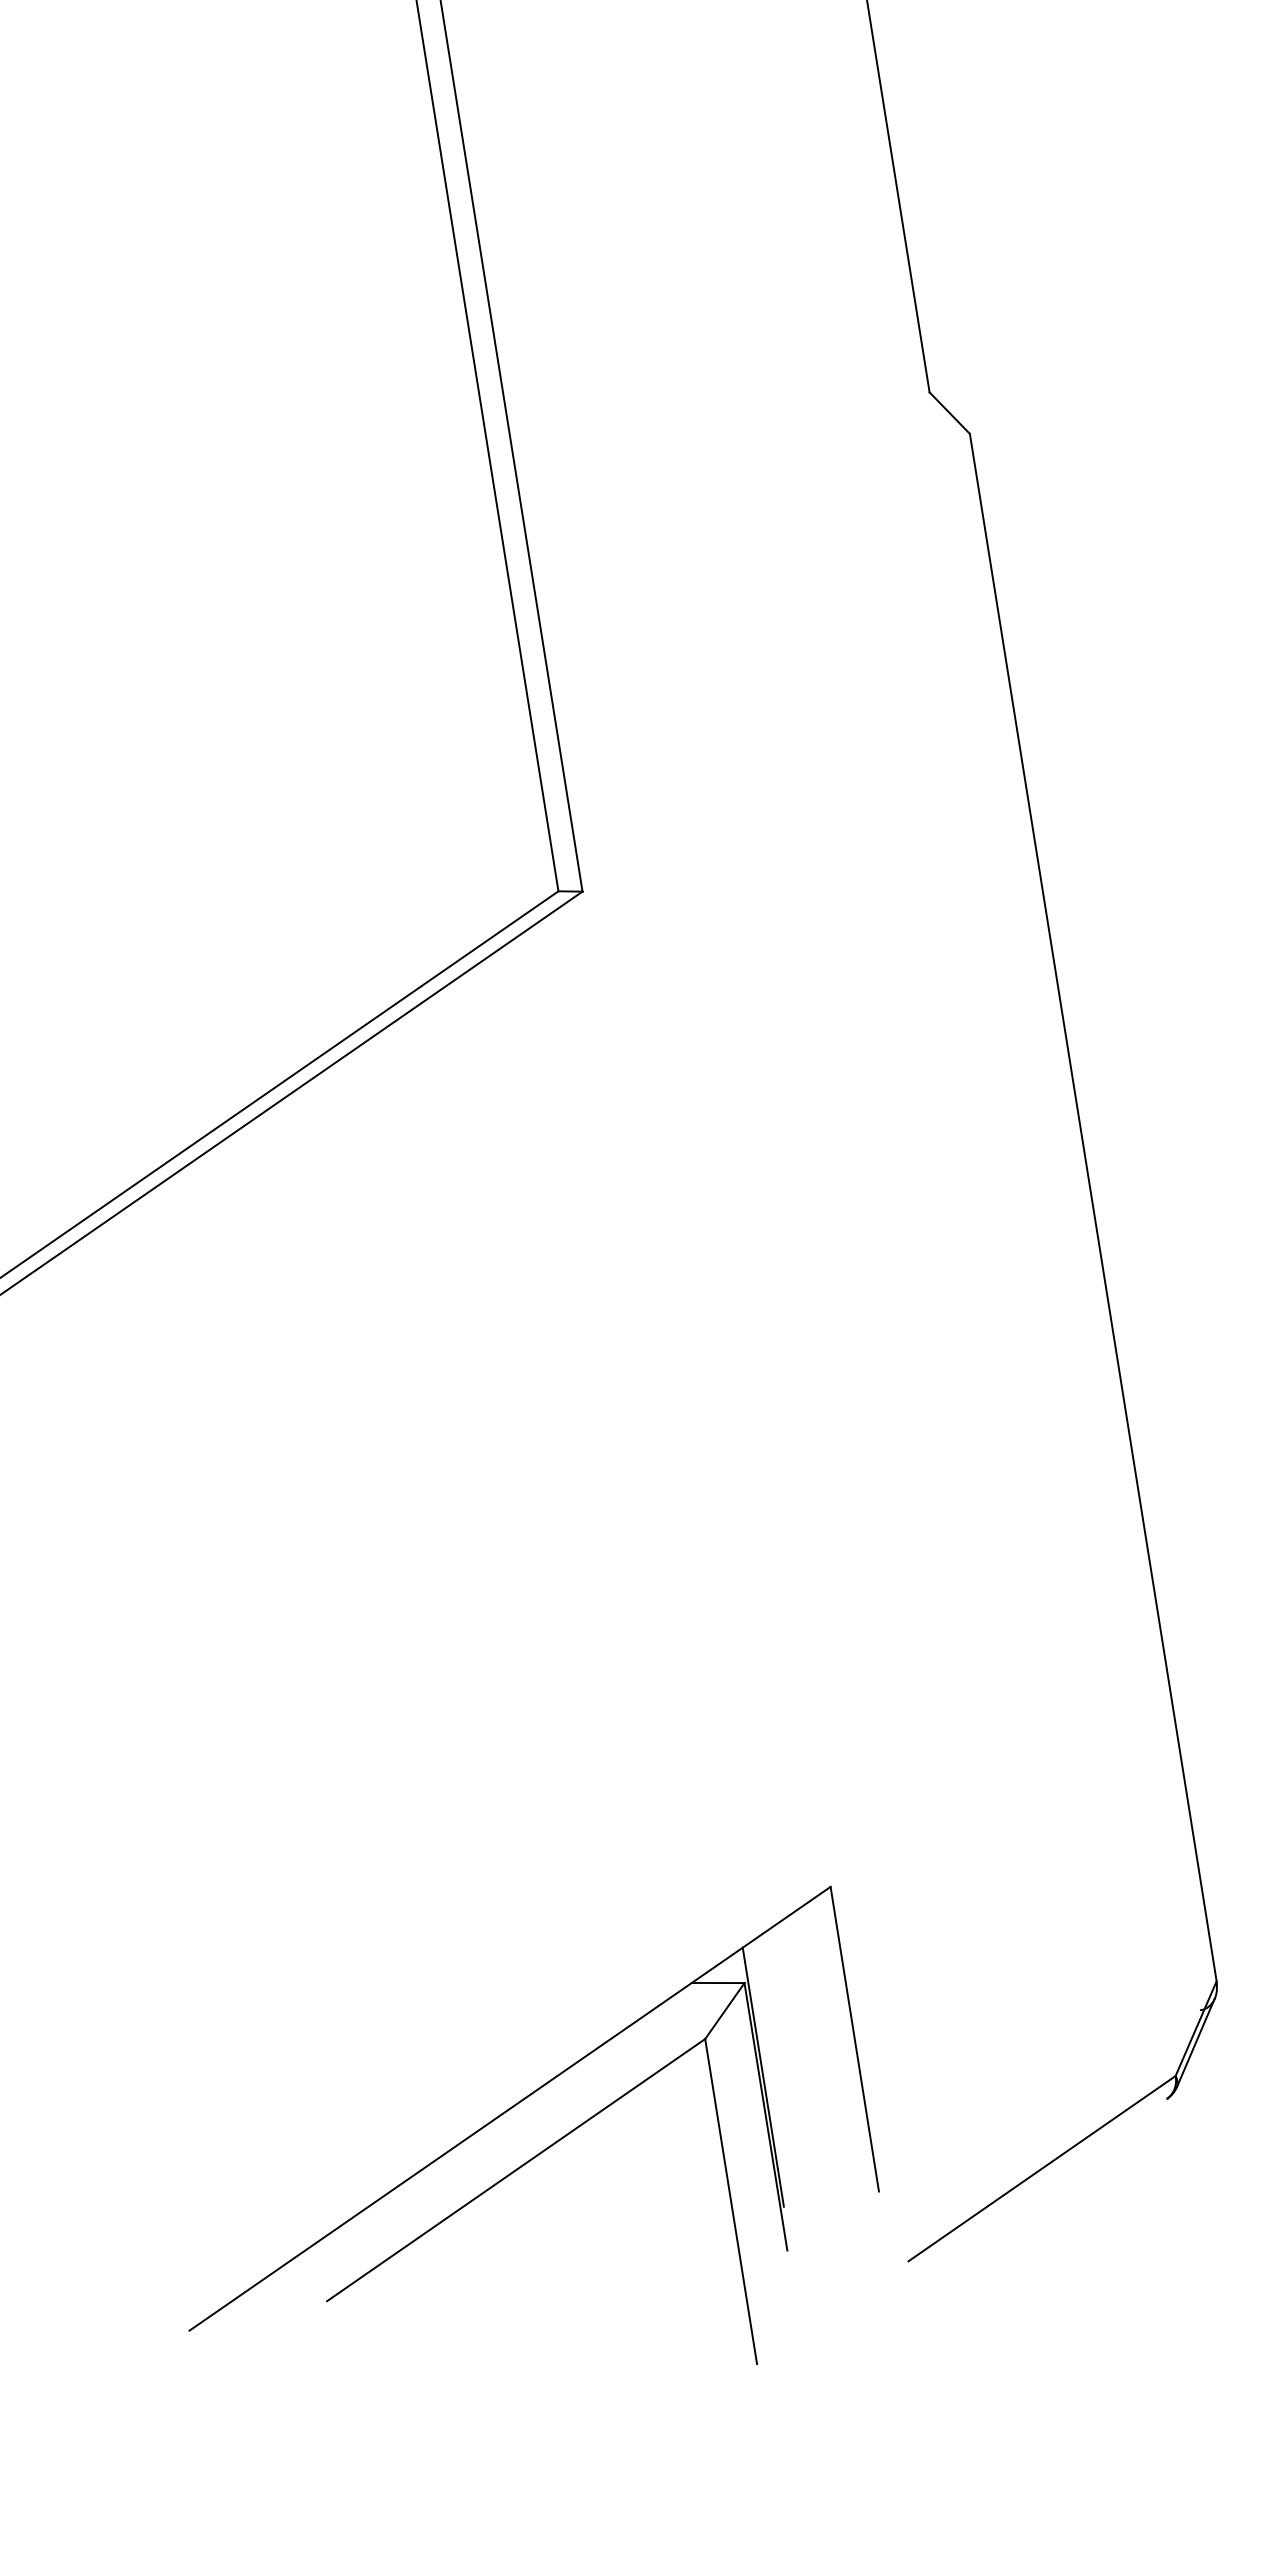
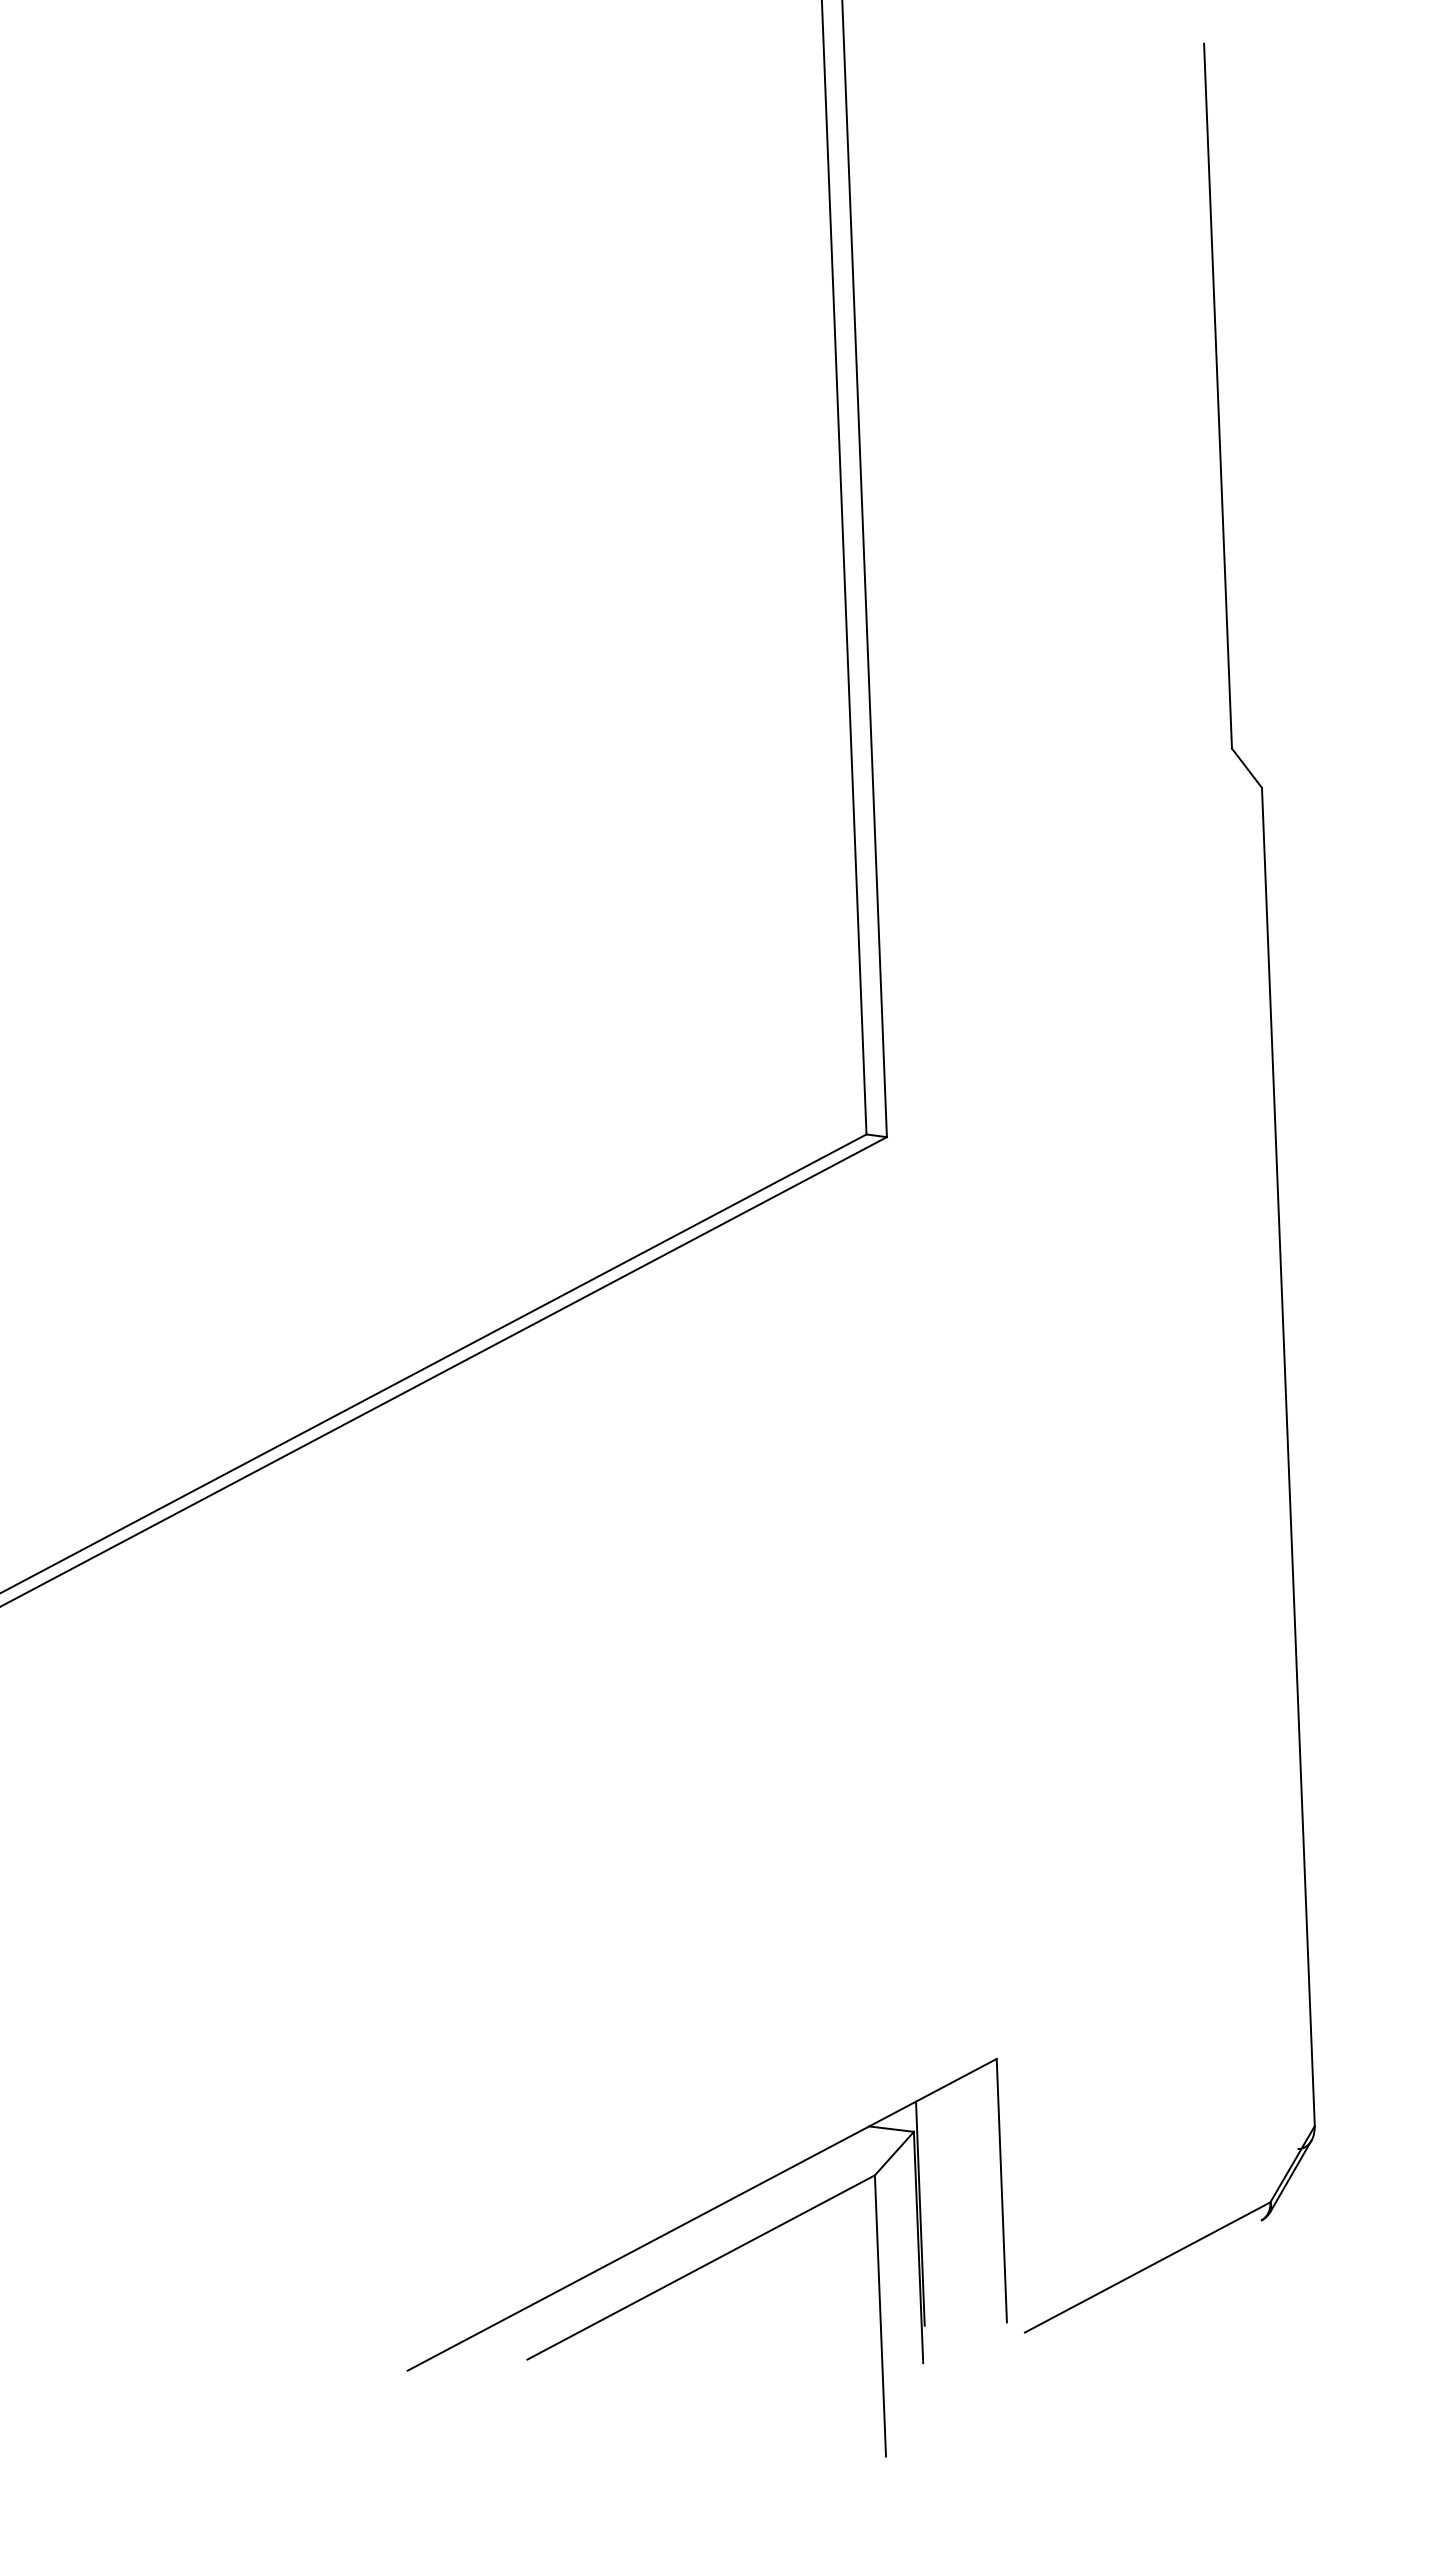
part: (520, 2157) -> (706, 2257), moved

